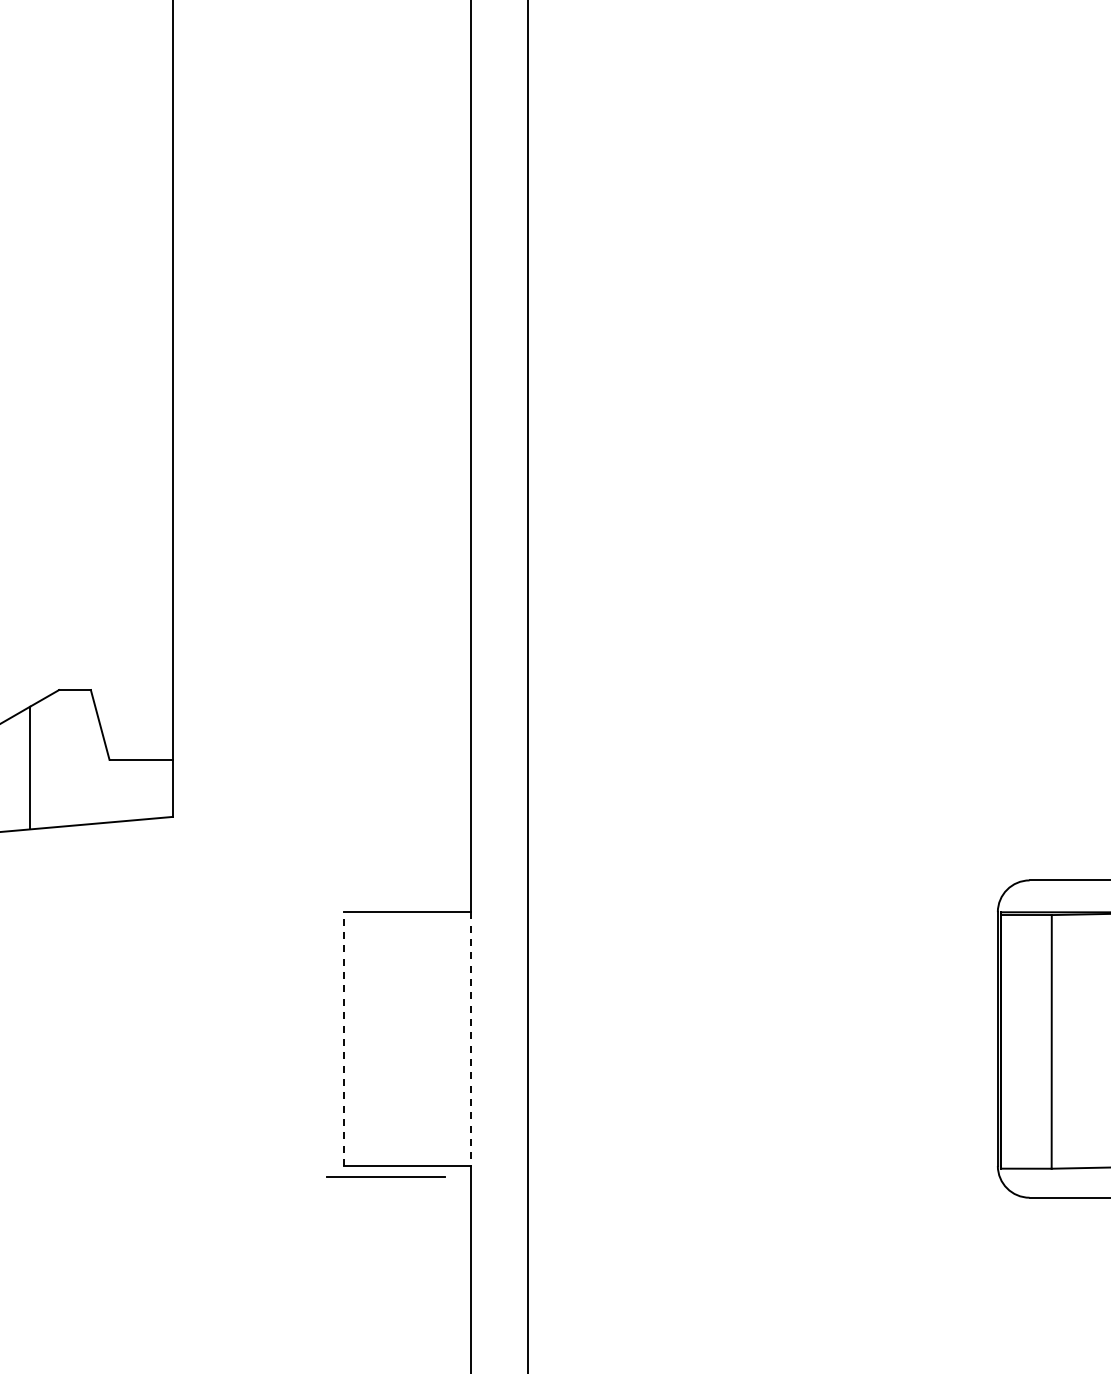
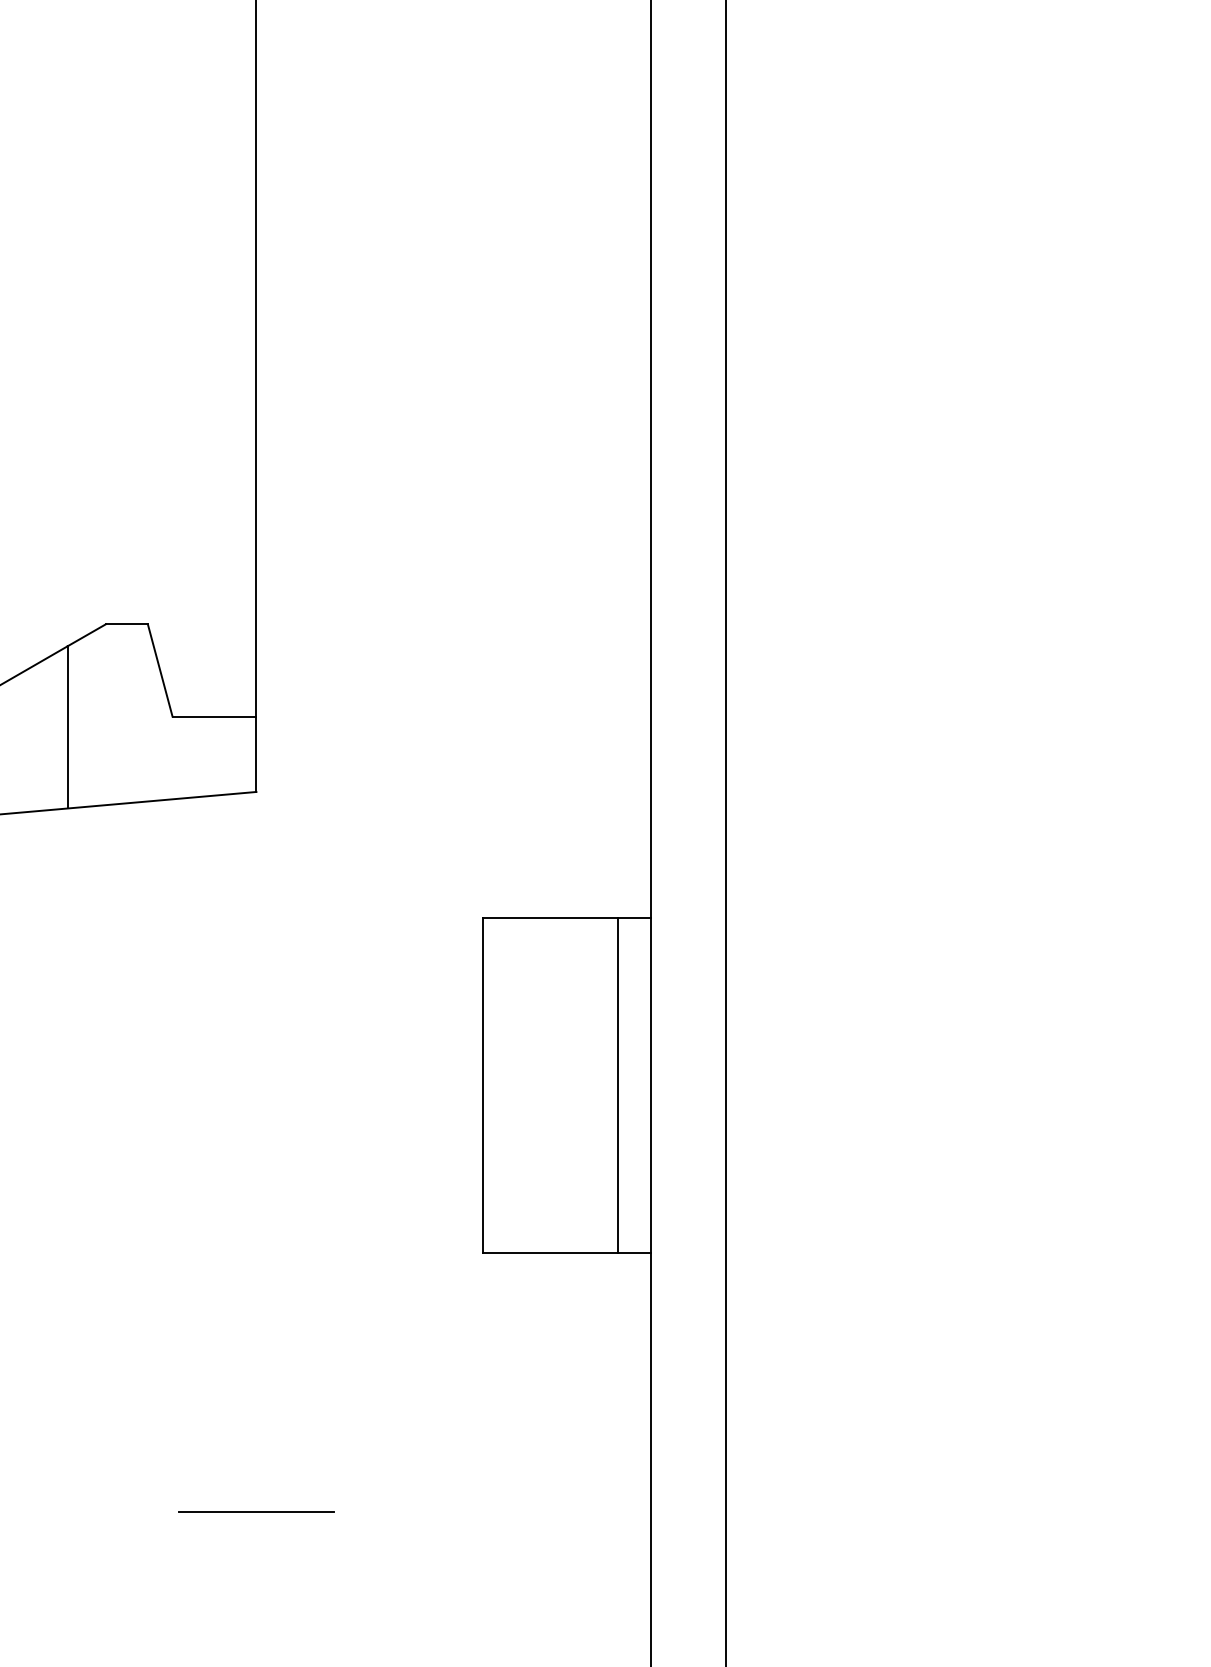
line: (446, 1038) -> (617, 1084), added
line: (344, 1039) -> (483, 1086), dashed -> solid
line: (471, 1039) -> (651, 1086), dashed -> solid
line: (385, 1176) -> (255, 1511), moved

